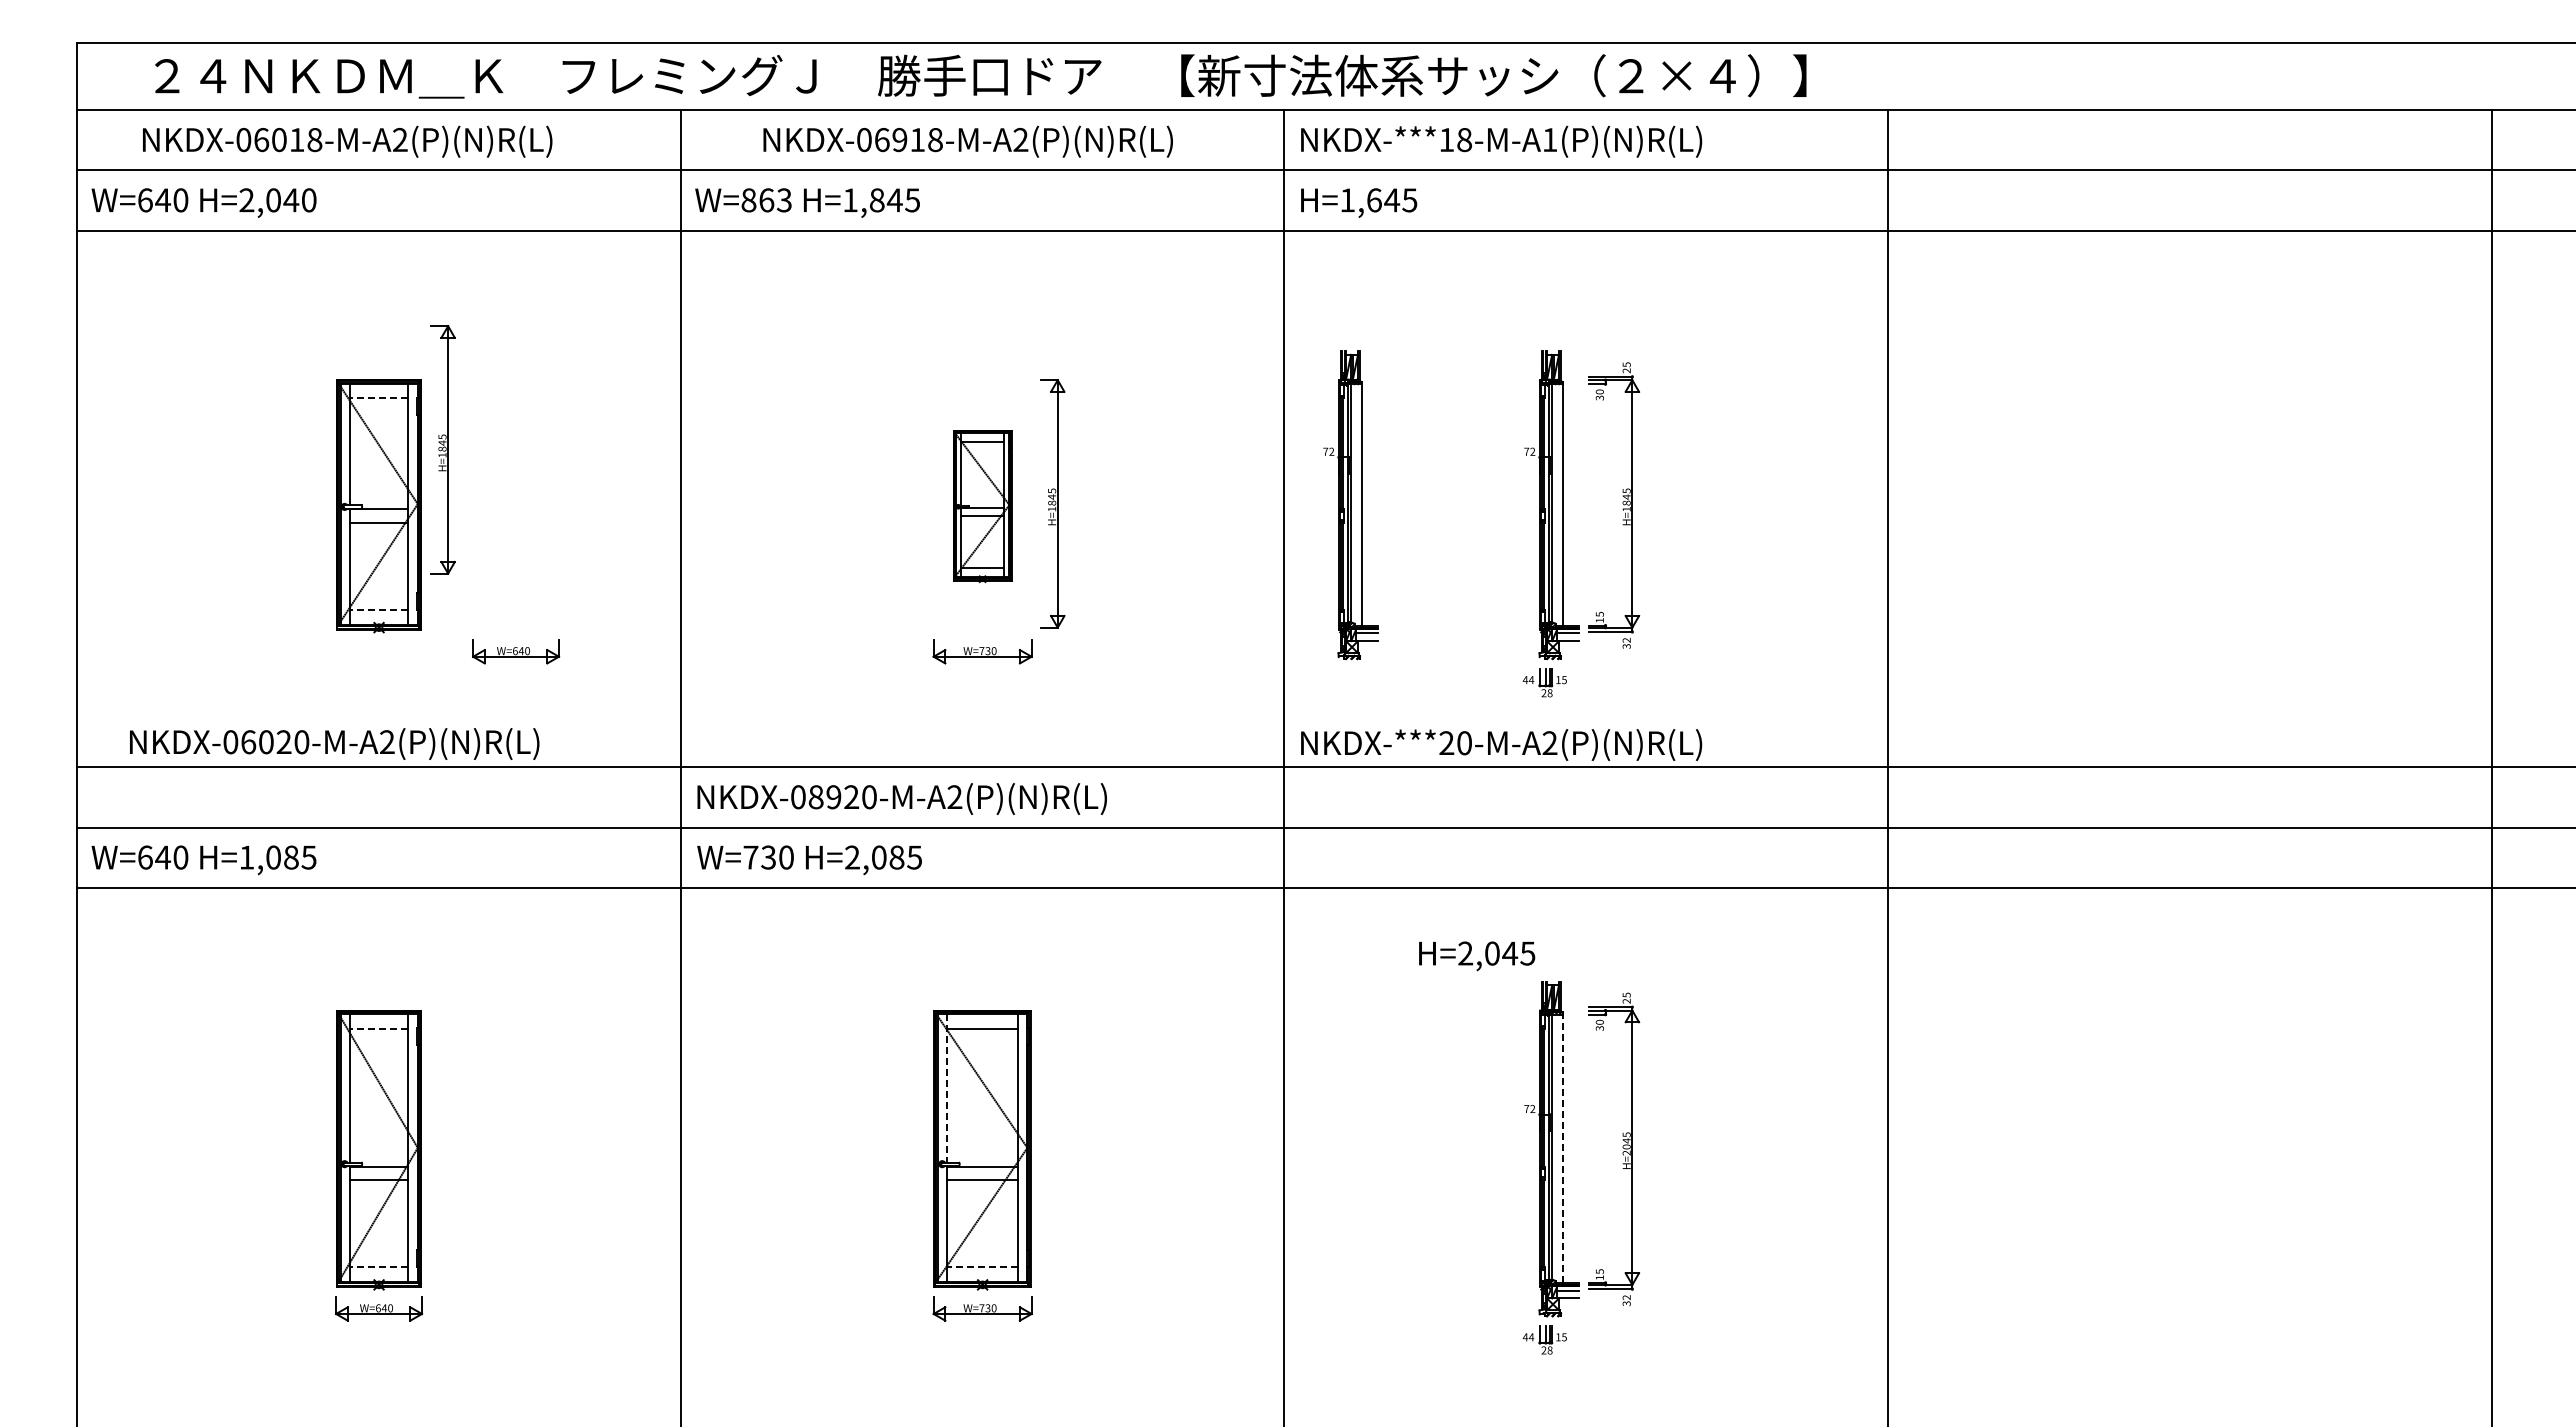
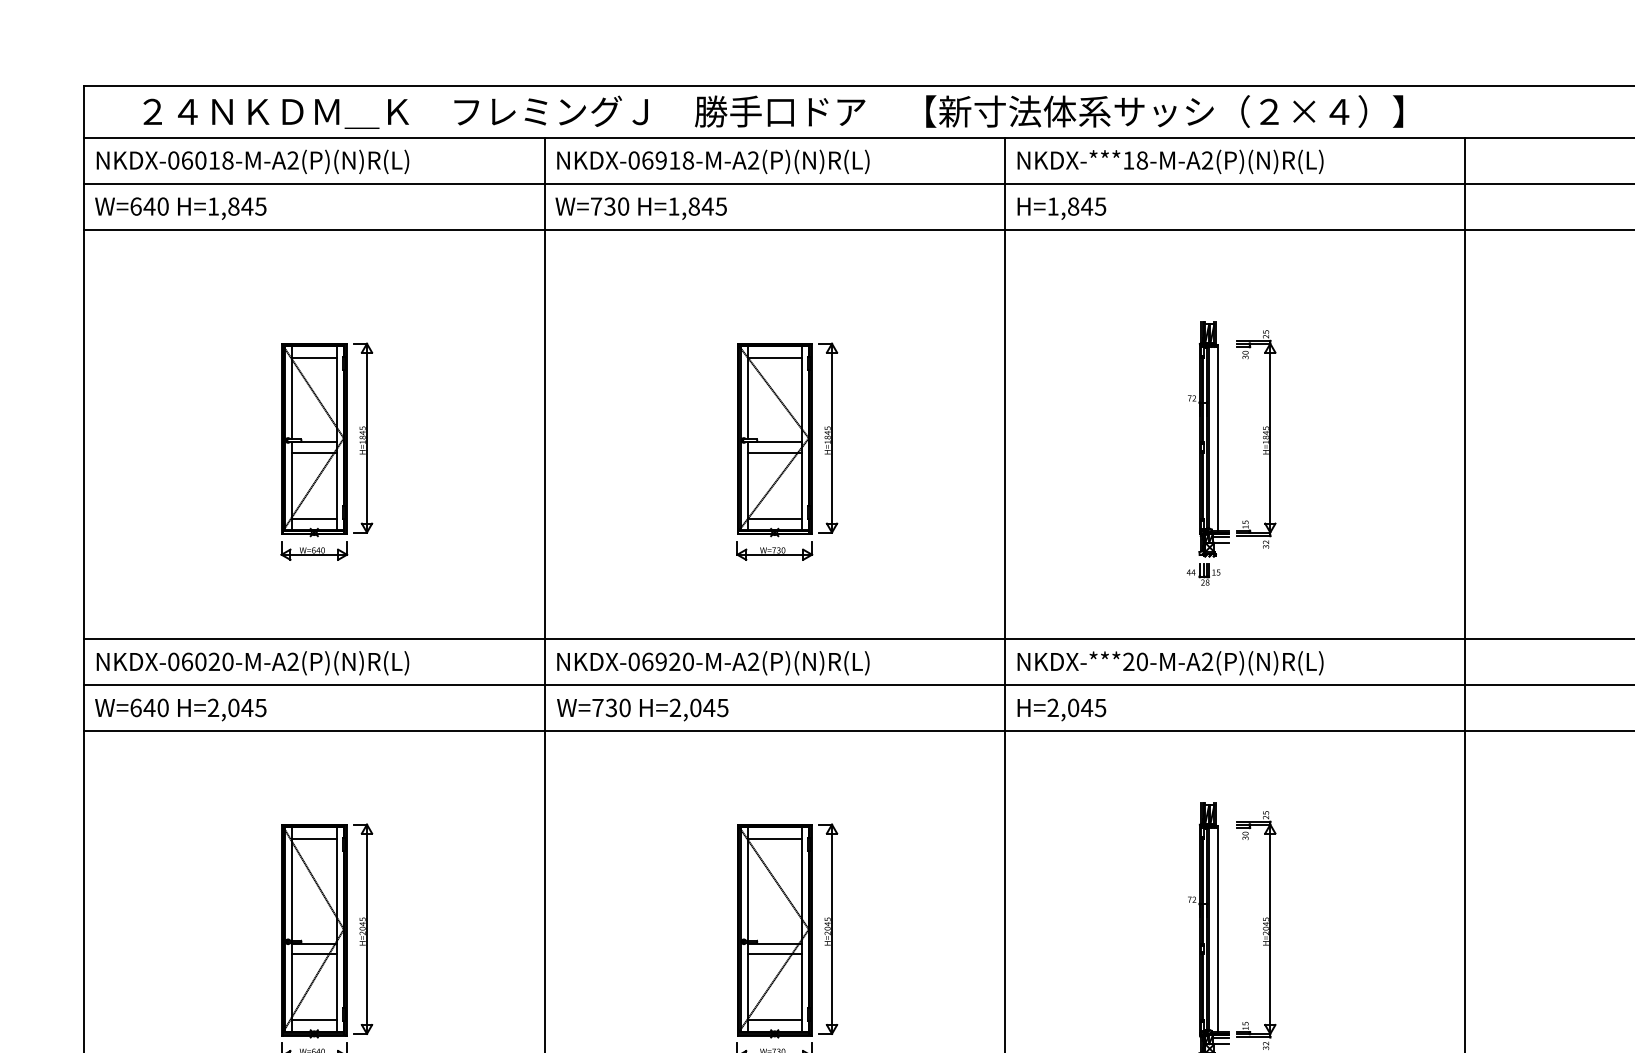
text: (1549, 139) -> (1207, 160), NKDX-***18-M-A1(P)(N)R(L) -> NKDX-***18-M-A2(P)(N)R(L)
text: (347, 141) -> (252, 161), moved
text: (967, 141) -> (712, 161), moved
text: (277, 200) -> (236, 206), H=2,040 -> H=1,845
text: (766, 200) -> (609, 206), W=863 -> W=730
text: (1374, 200) -> (1073, 206), H=1,645 -> H=1,845
line: (378, 398) -> (313, 357), dashed -> solid
part: (442, 449) -> (362, 437), moved
part: (1350, 505) -> (1055, 439), removed
part: (982, 506) -> (774, 440), size x1.67
line: (378, 609) -> (313, 518), dashed -> solid
part: (516, 651) -> (314, 550), moved
text: (334, 743) -> (252, 662), moved
text: (1501, 744) -> (1170, 662), moved
text: (815, 797) -> (647, 662), NKDX-08920-M-A2(P)(N)R(L) -> NKDX-06920-M-A2(P)(N)R(L)
text: (269, 857) -> (230, 707), H=1,085 -> H=2,045
text: (896, 857) -> (709, 707), H=2,085 -> H=2,045
text: (1477, 956) -> (1062, 710), moved
line: (378, 1028) -> (313, 838), dashed -> solid
line: (947, 1088) -> (747, 884), dashed -> solid
line: (1563, 1146) -> (1217, 928), dashed -> solid
part: (442, 1147) -> (362, 929), added
part: (1052, 1147) -> (828, 929), added
line: (378, 1267) -> (313, 1020), dashed -> solid
line: (982, 1267) -> (774, 1020), dashed -> solid

